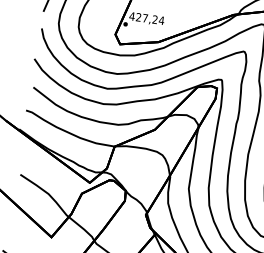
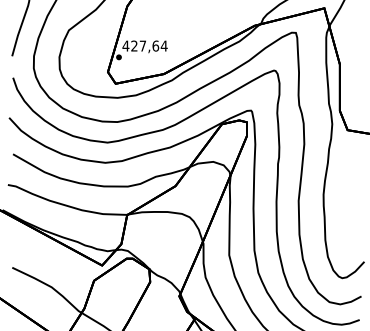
text: (155, 19) -> (155, 45), 427,24 -> 427,64

